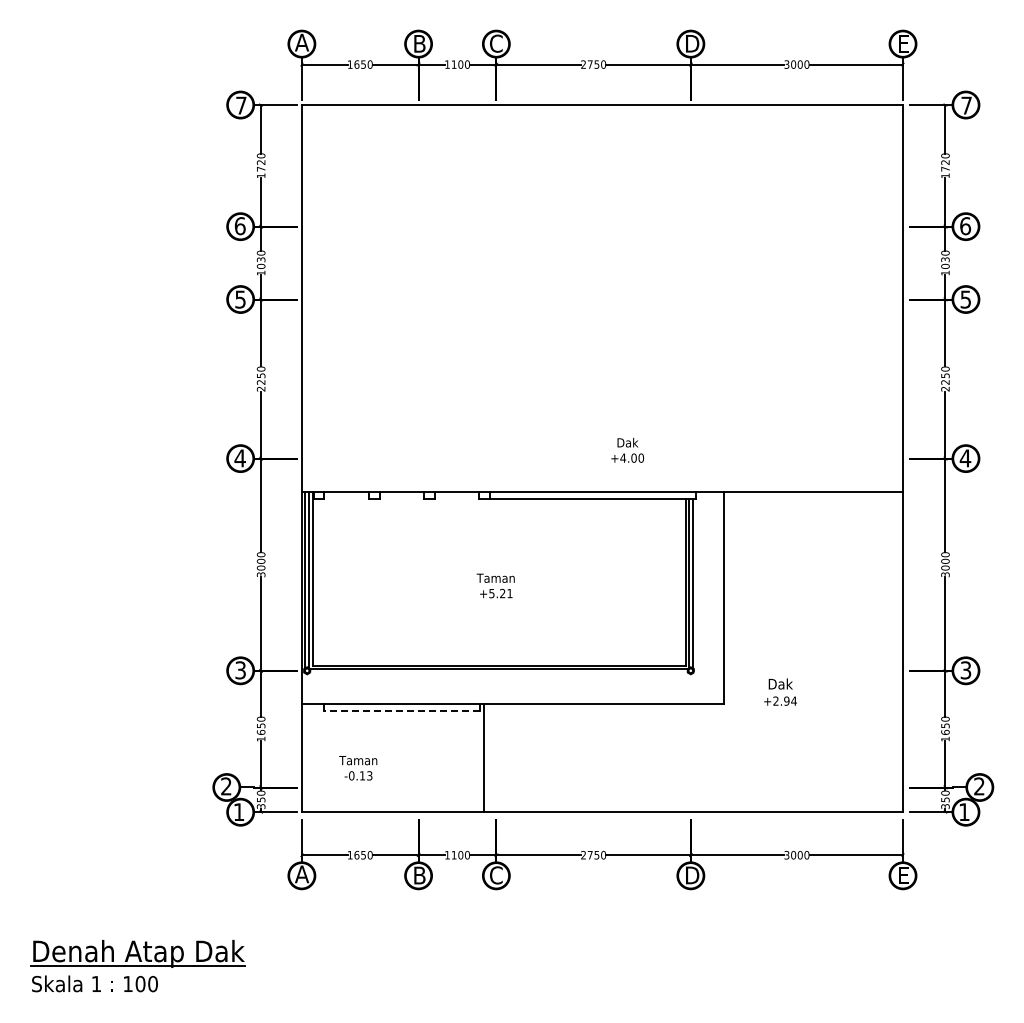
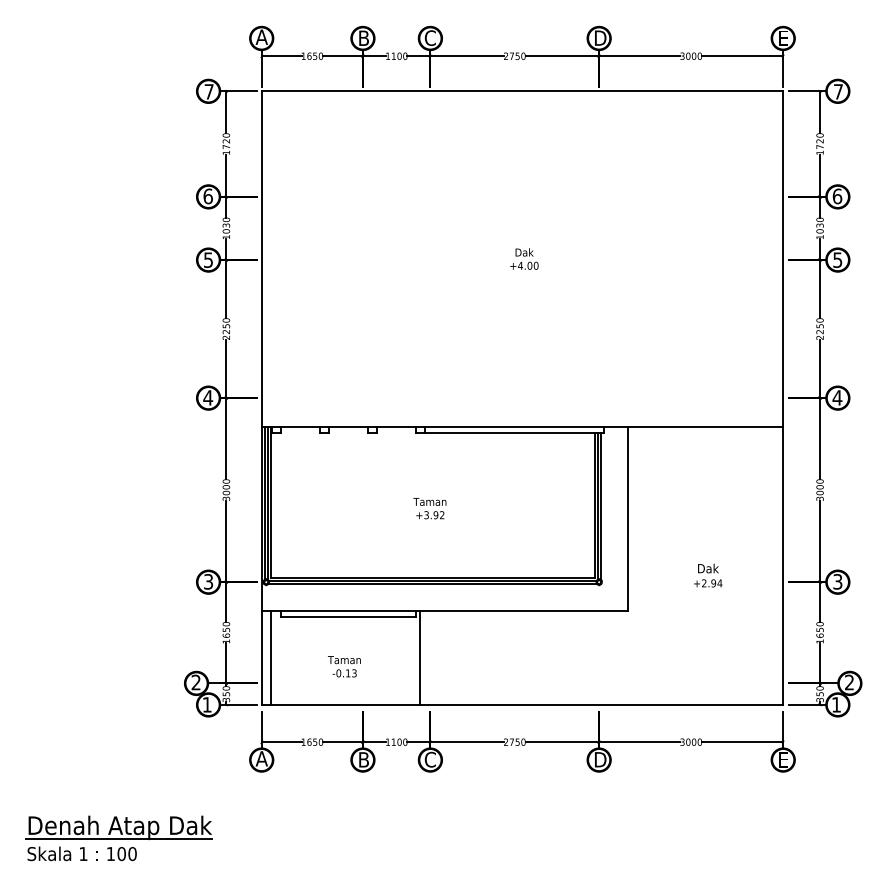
text: (627, 449) -> (524, 258), moved
text: (500, 593) -> (434, 515), +5.21 -> +3.92
line: (498, 672) -> (432, 583), added
text: (780, 691) -> (708, 575), moved
line: (401, 711) -> (348, 617), dashed -> solid
line: (312, 758) -> (270, 658), added
text: (358, 768) -> (344, 666), moved

